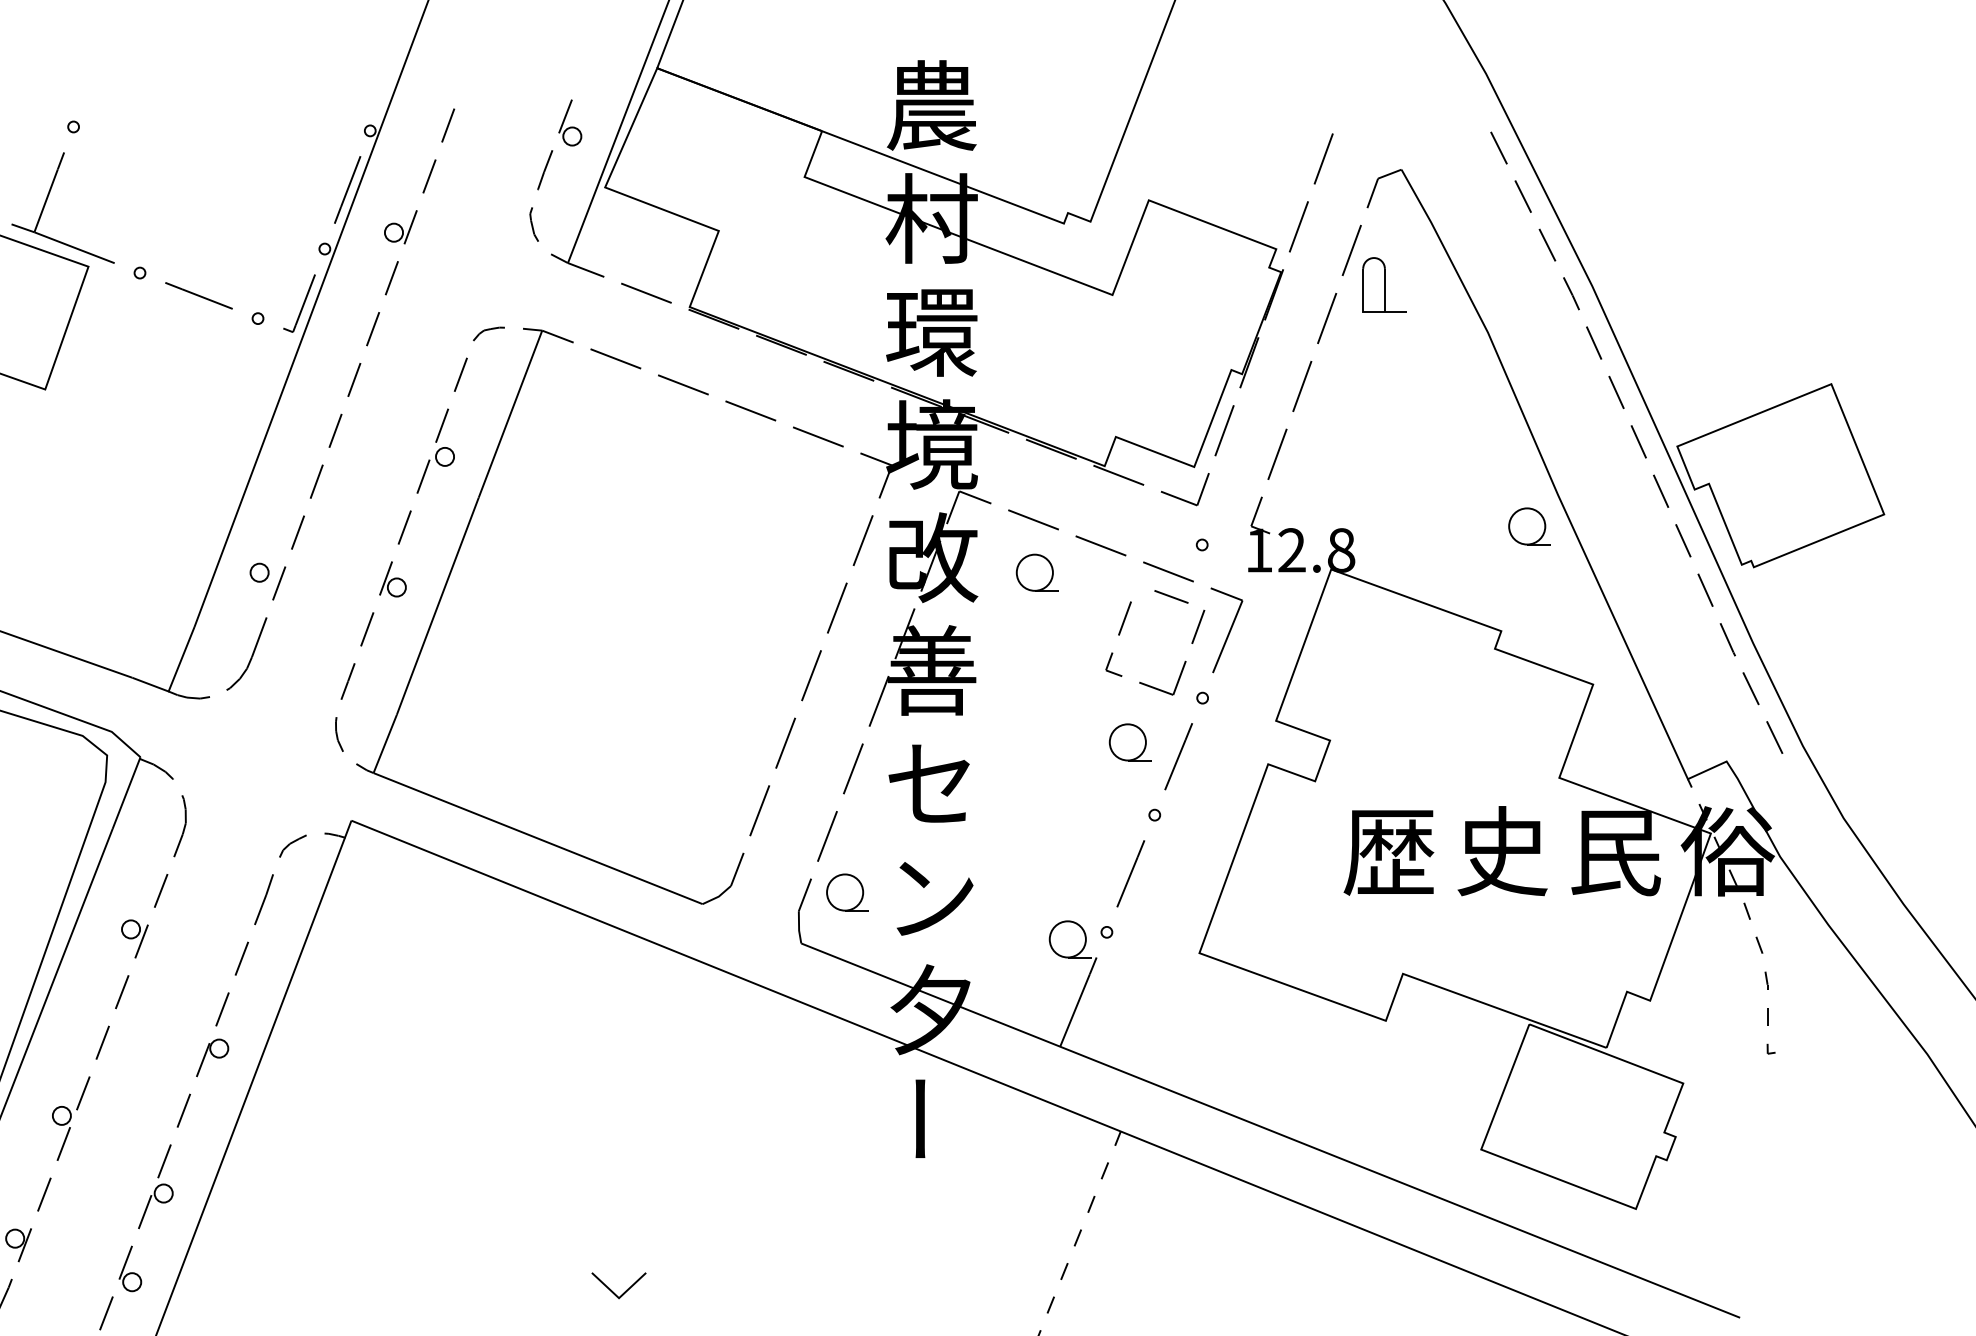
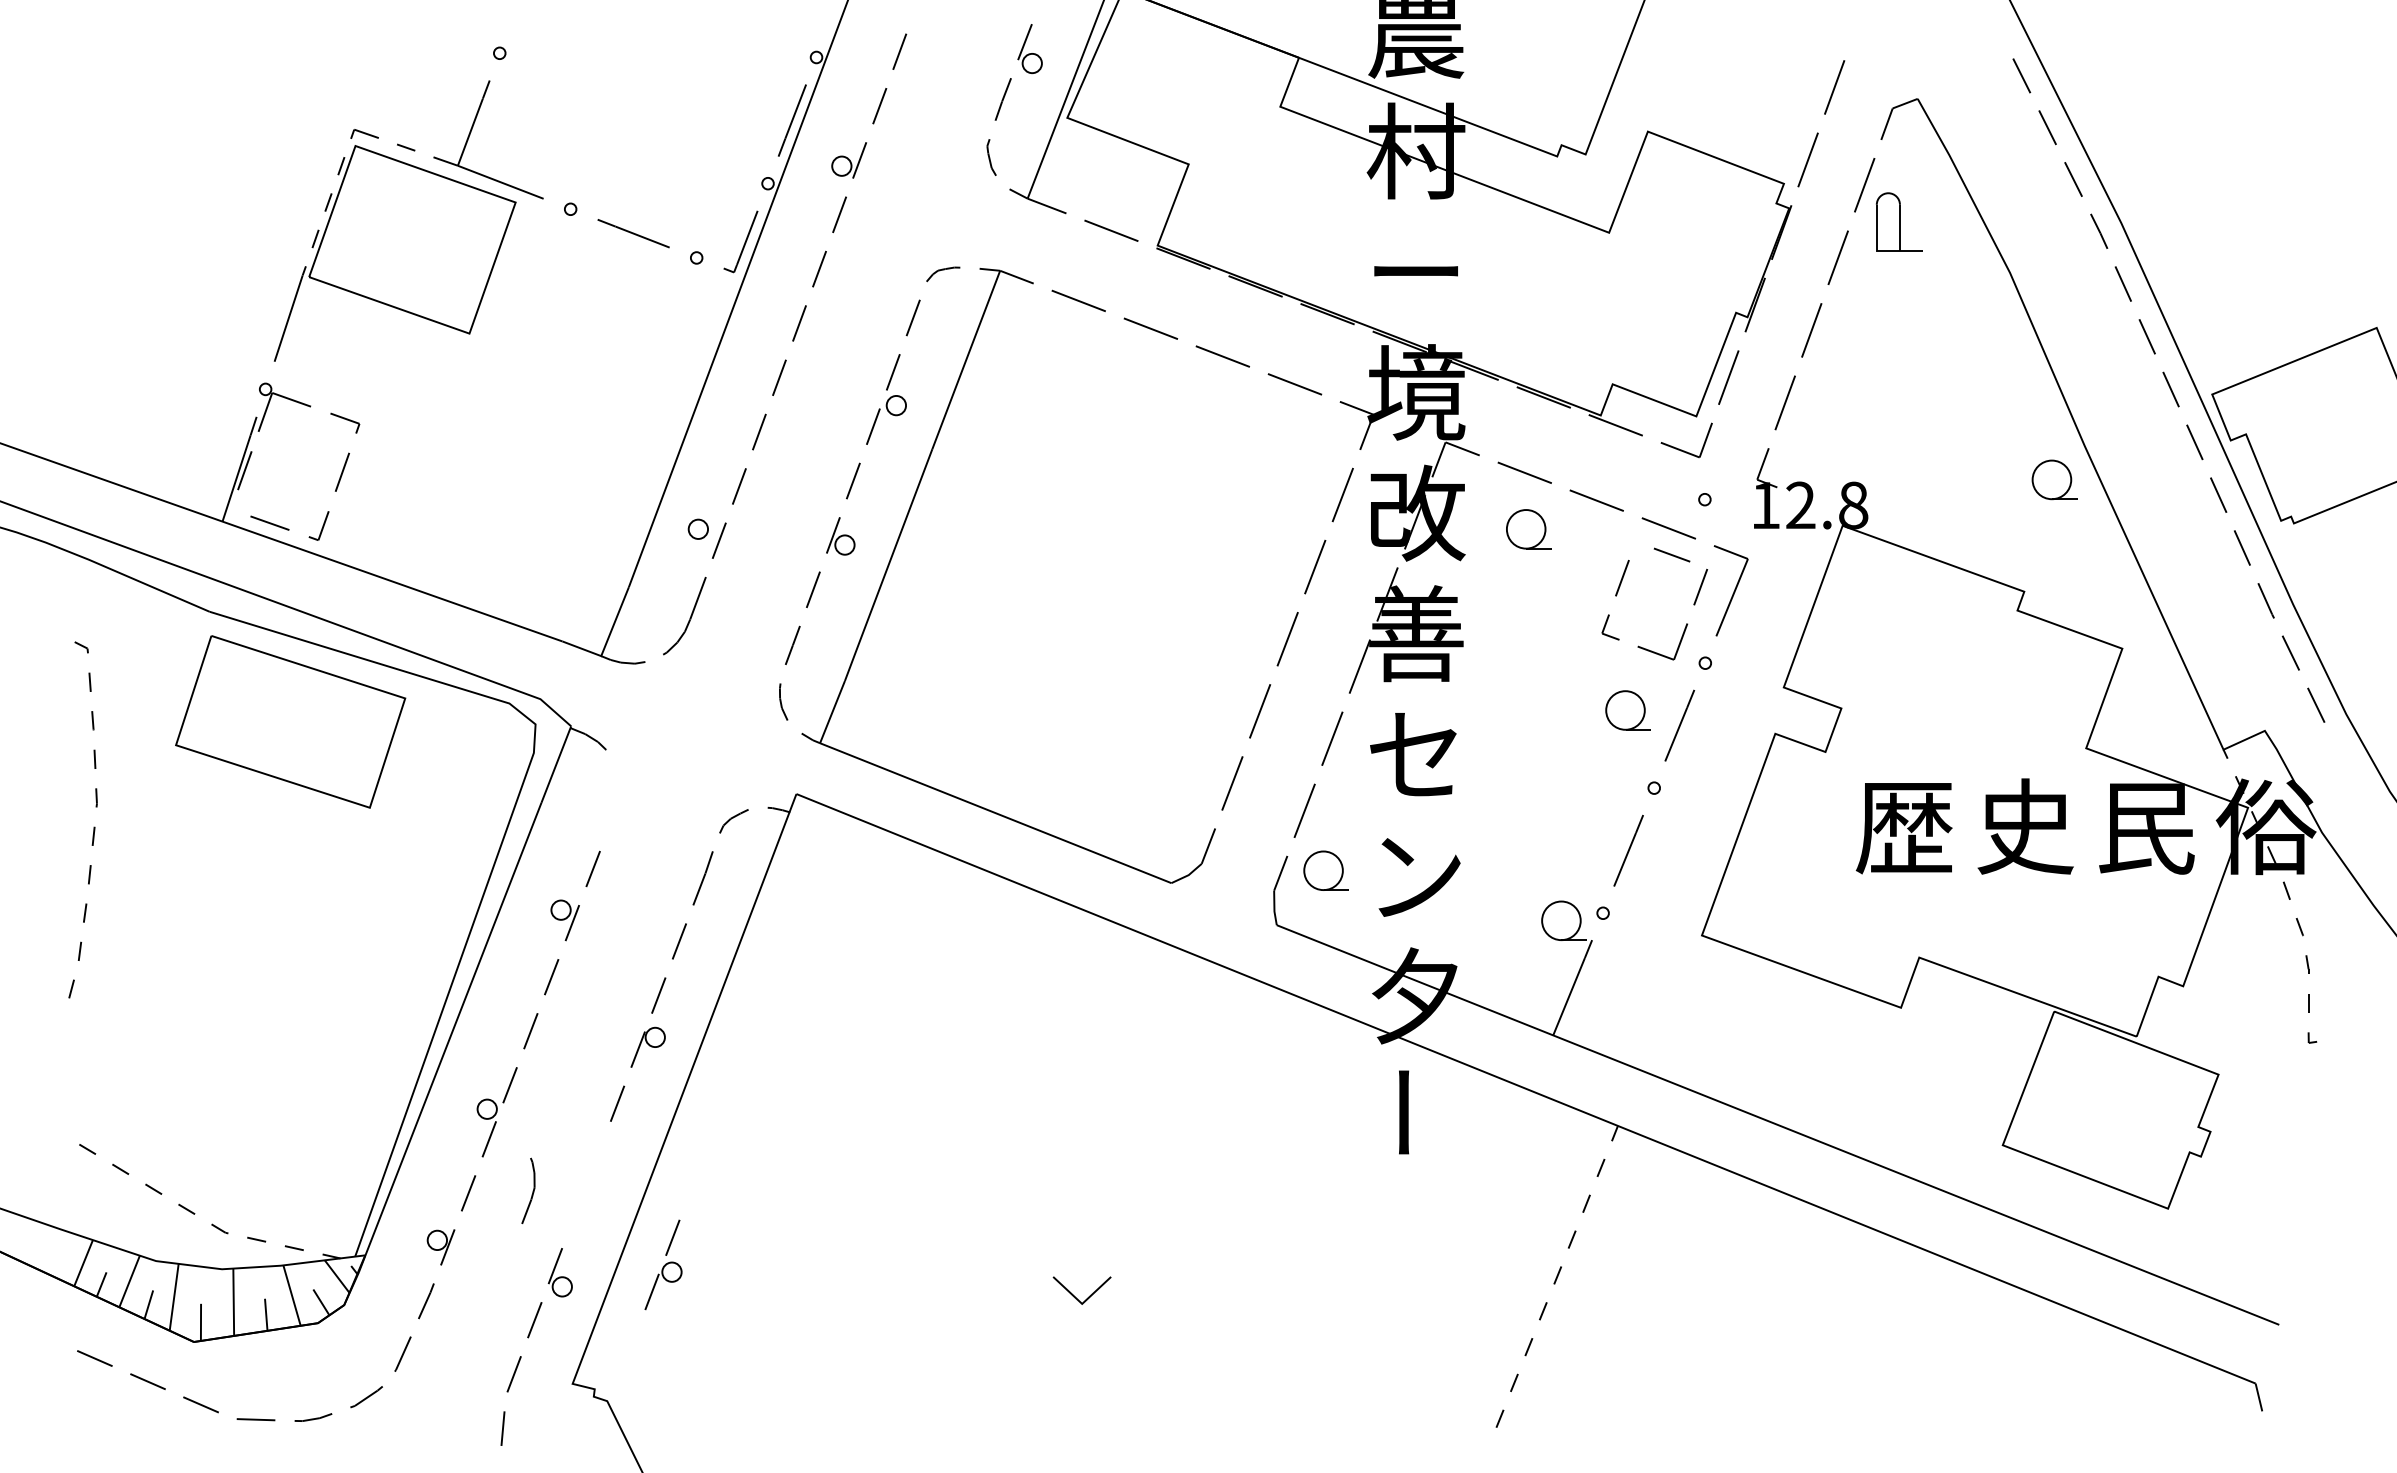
text: (931, 333) -> (1415, 273), 環 -> ー
part: (180, 825) -> (528, 1190), moved
part: (155, 1186) -> (663, 1264), moved

